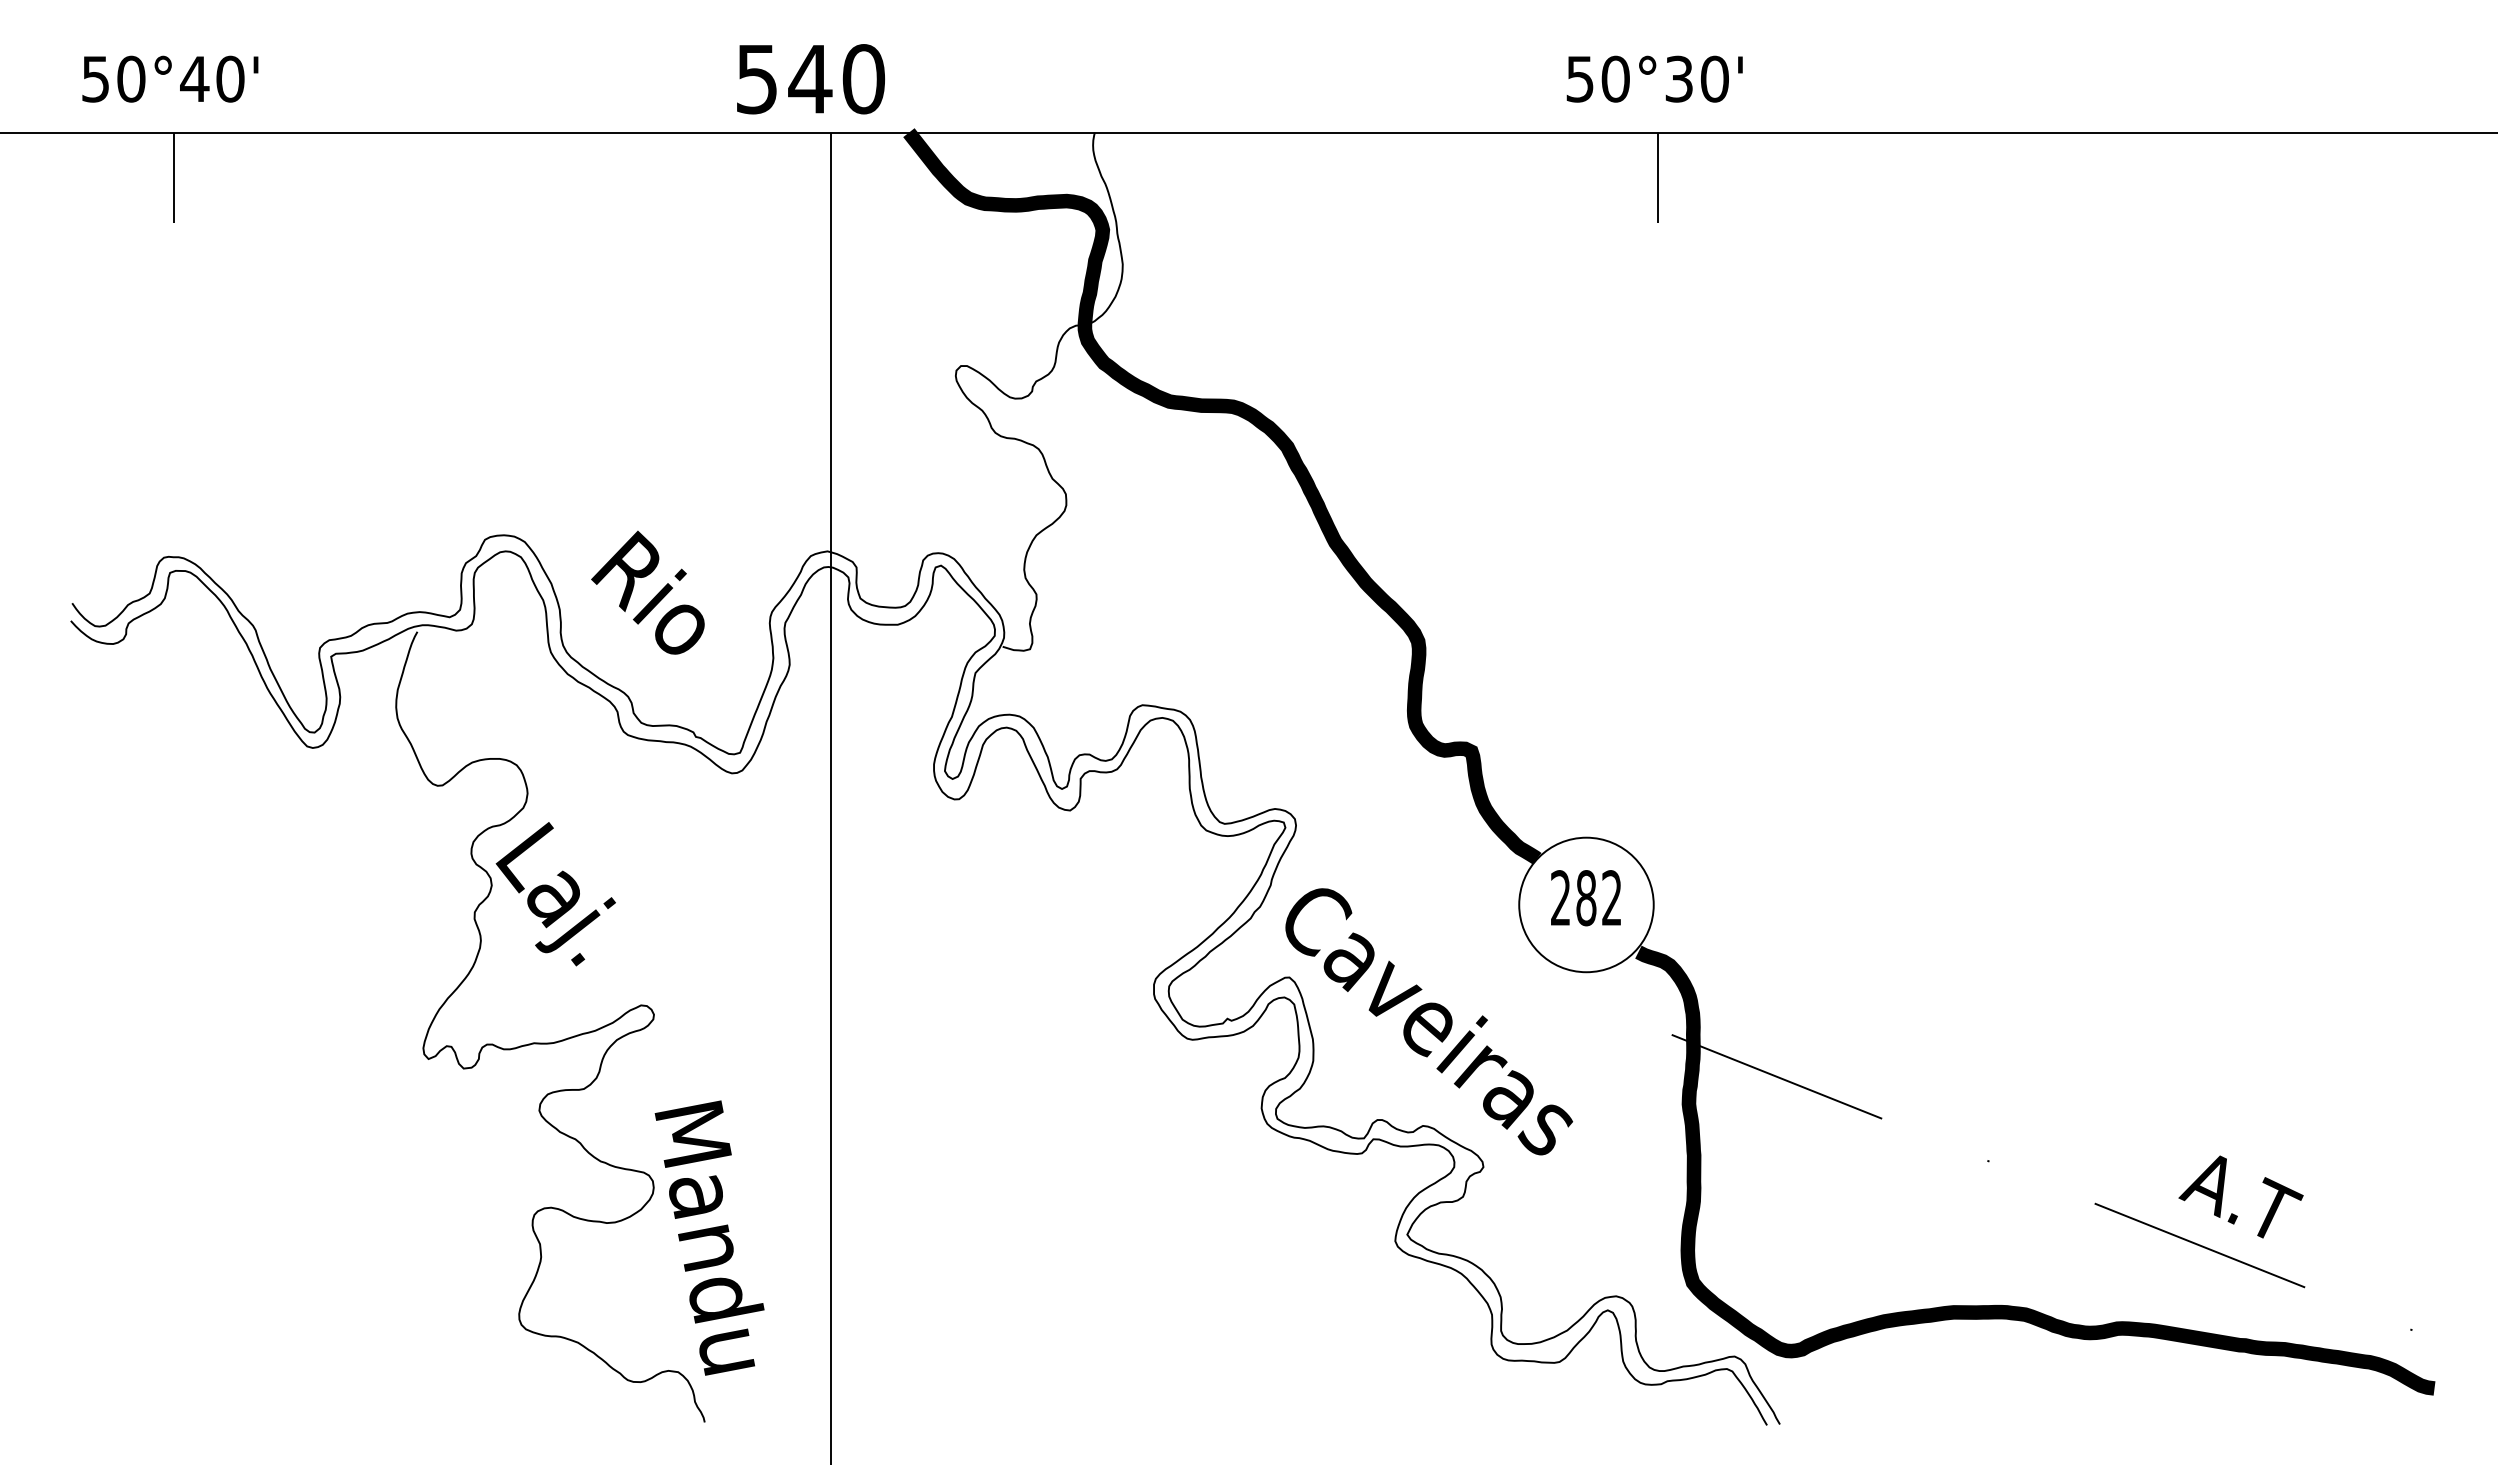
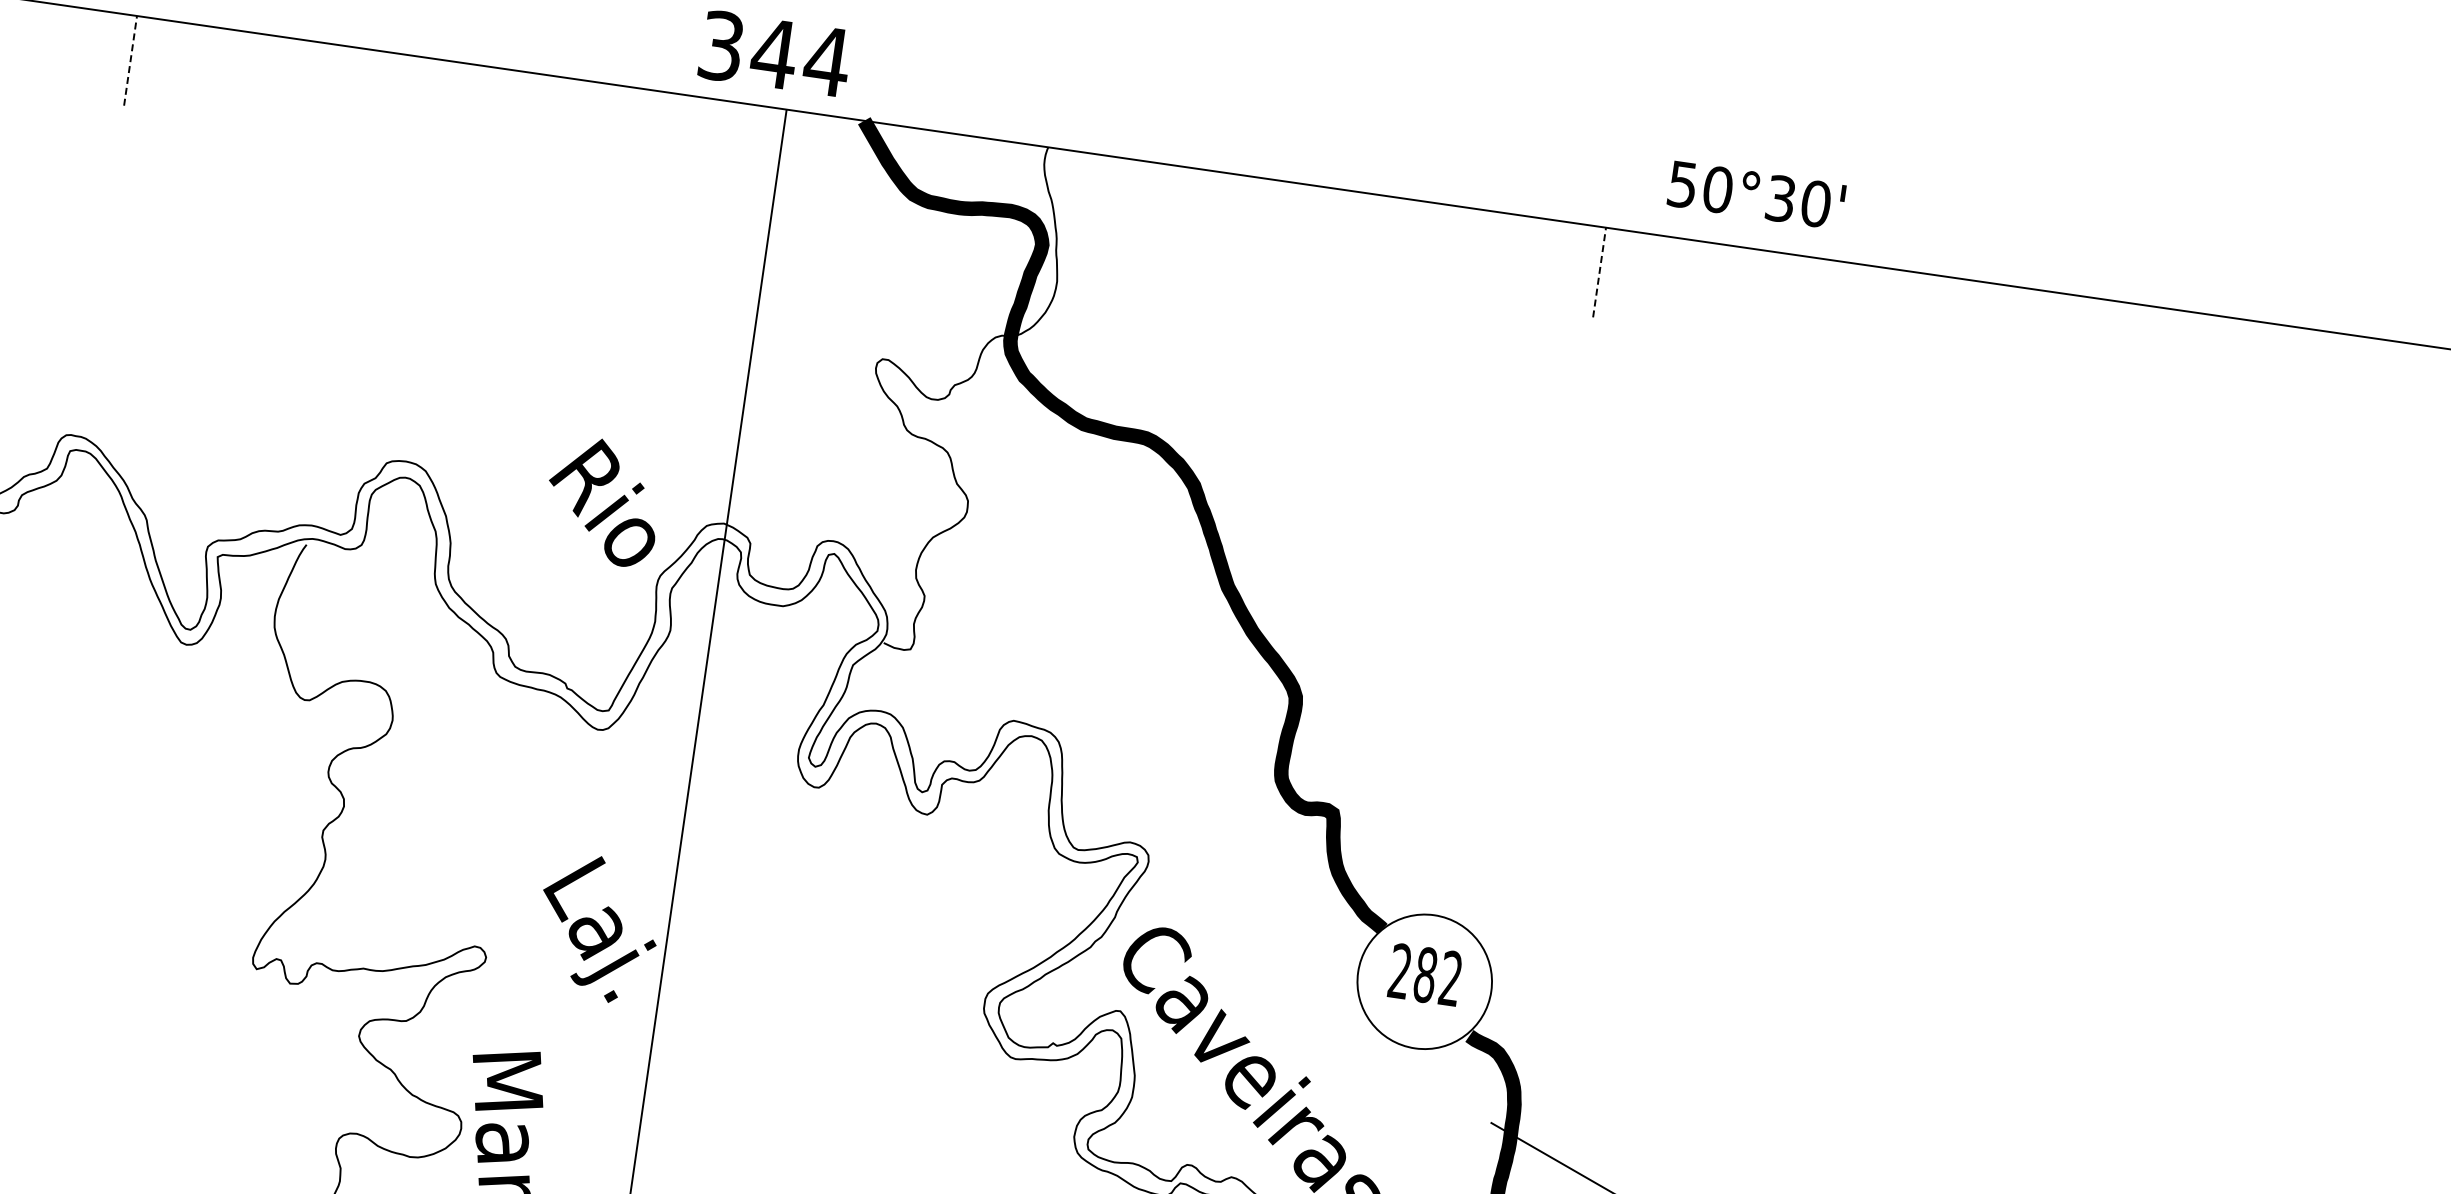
text: (1654, 78) -> (1756, 194), moved
text: (811, 79) -> (775, 54), 540 -> 344
line: (174, 177) -> (130, 60), solid -> dashed
line: (1658, 177) -> (1599, 272), solid -> dashed
text: (647, 592) -> (602, 501), moved
text: (555, 894) -> (597, 928), moved

